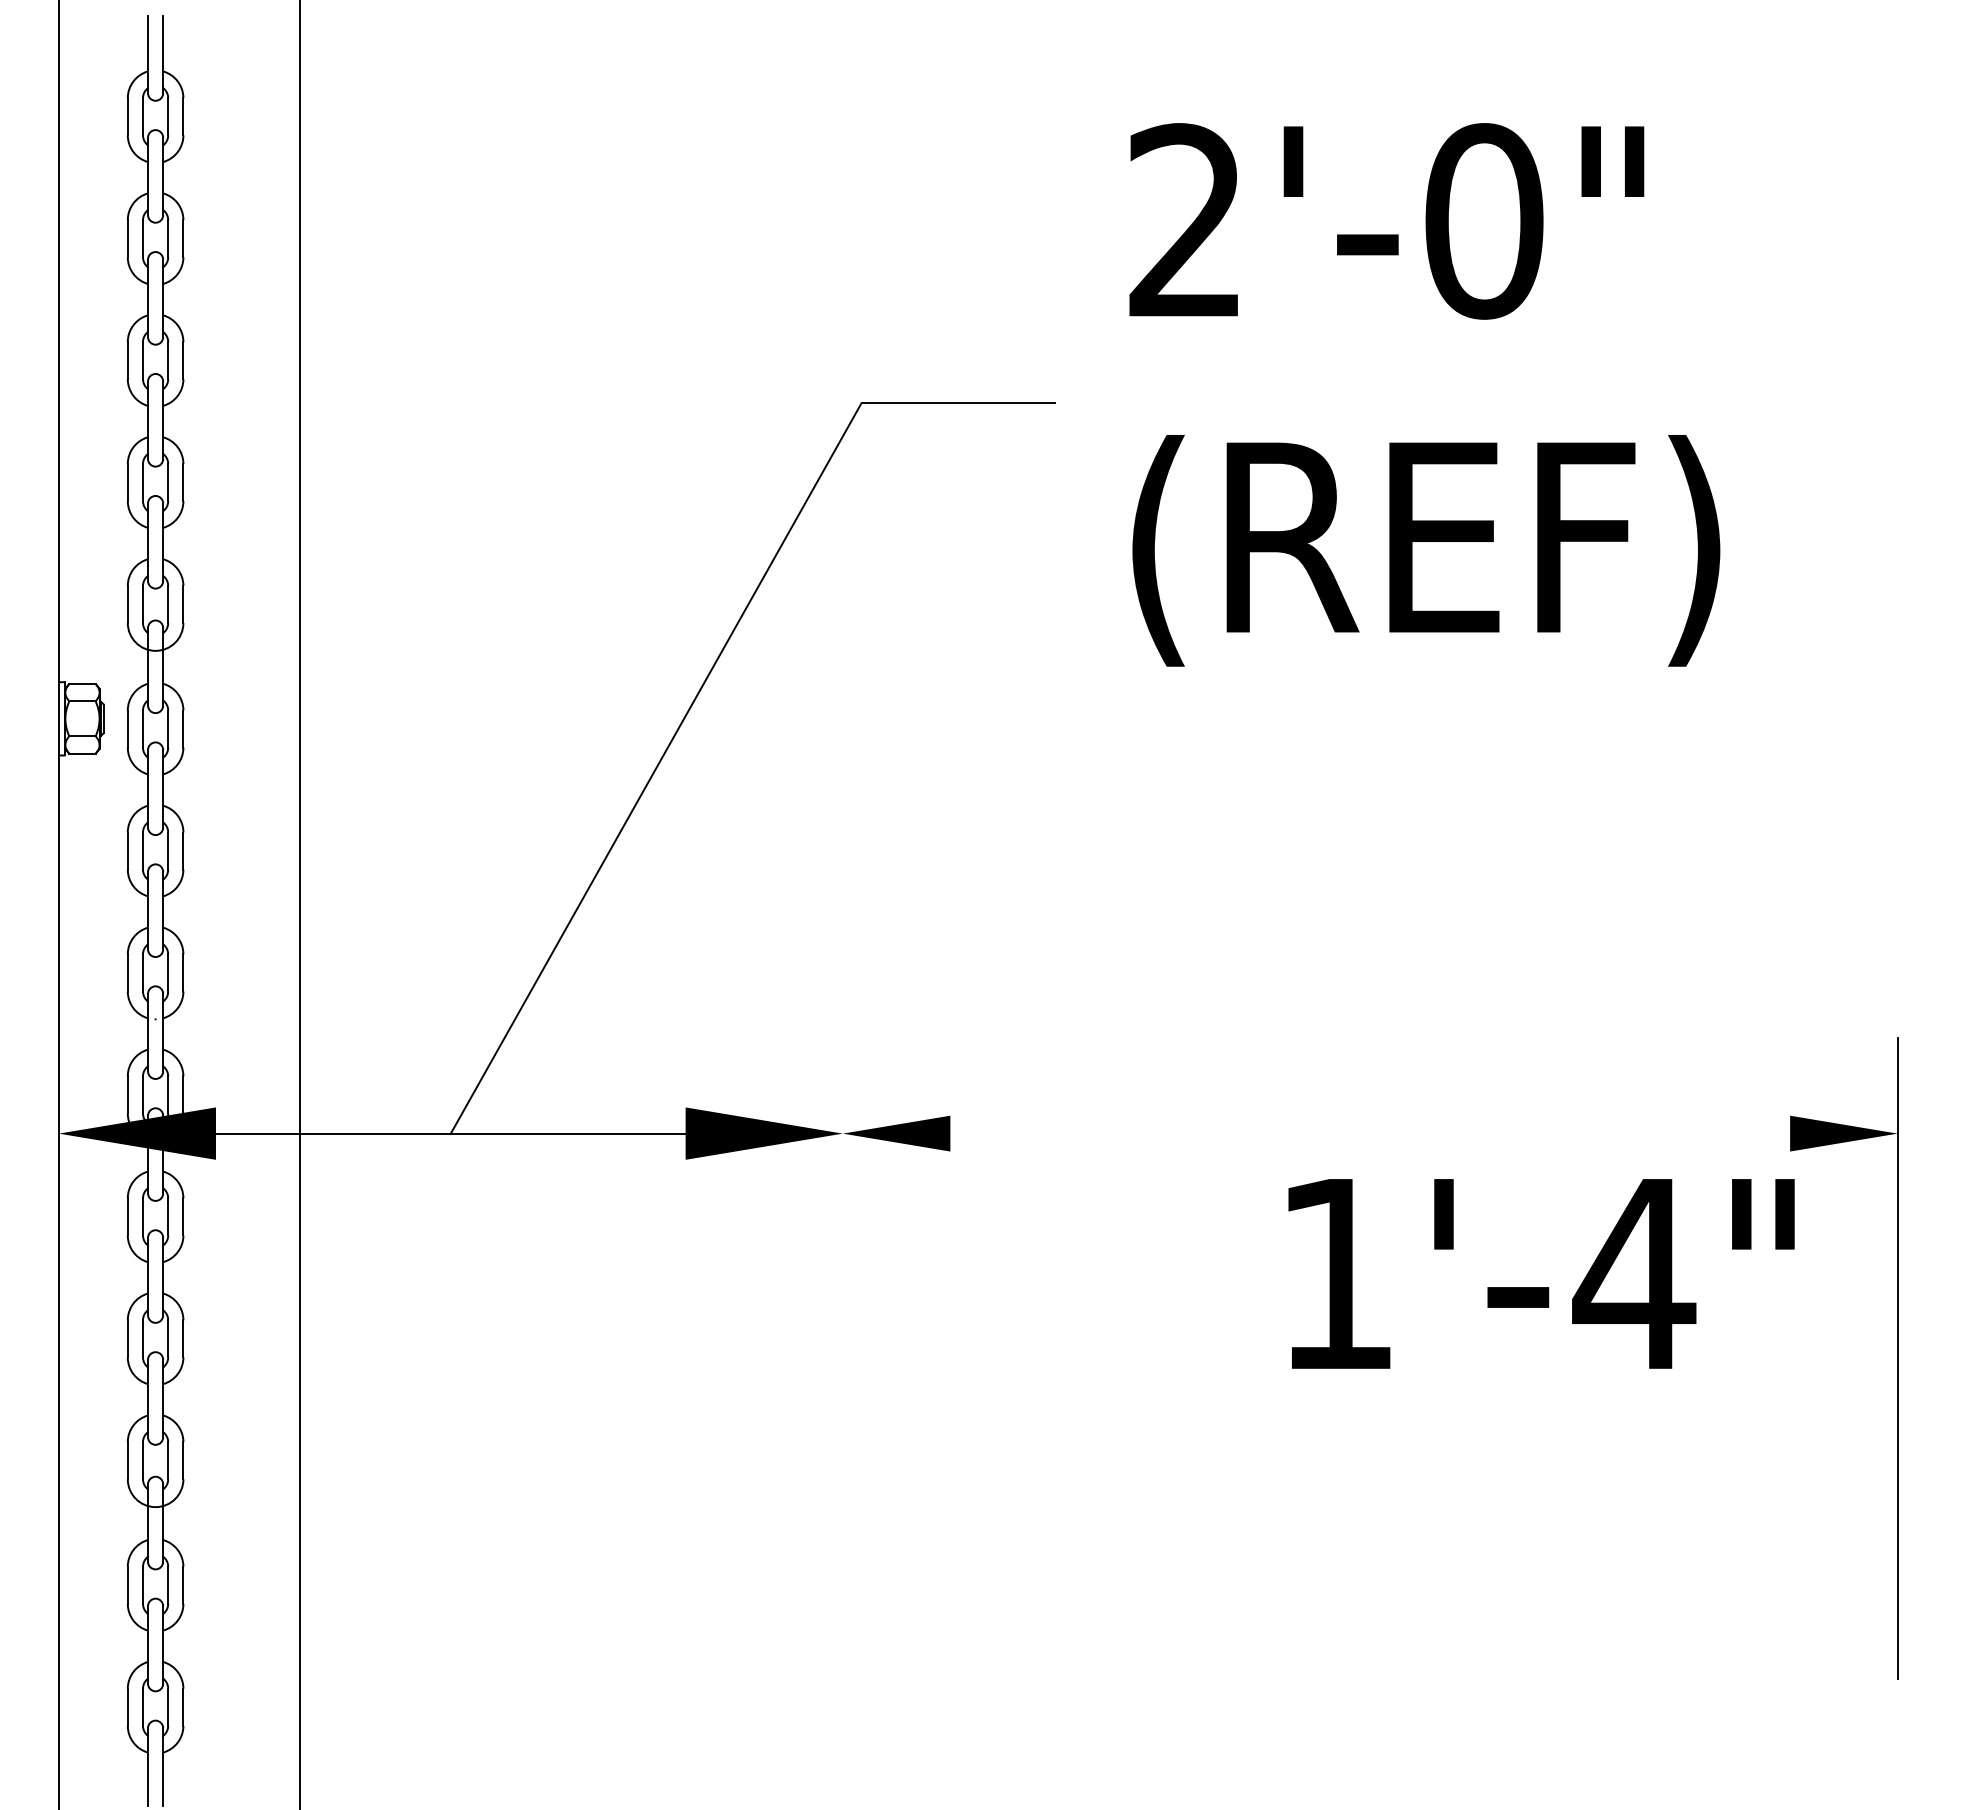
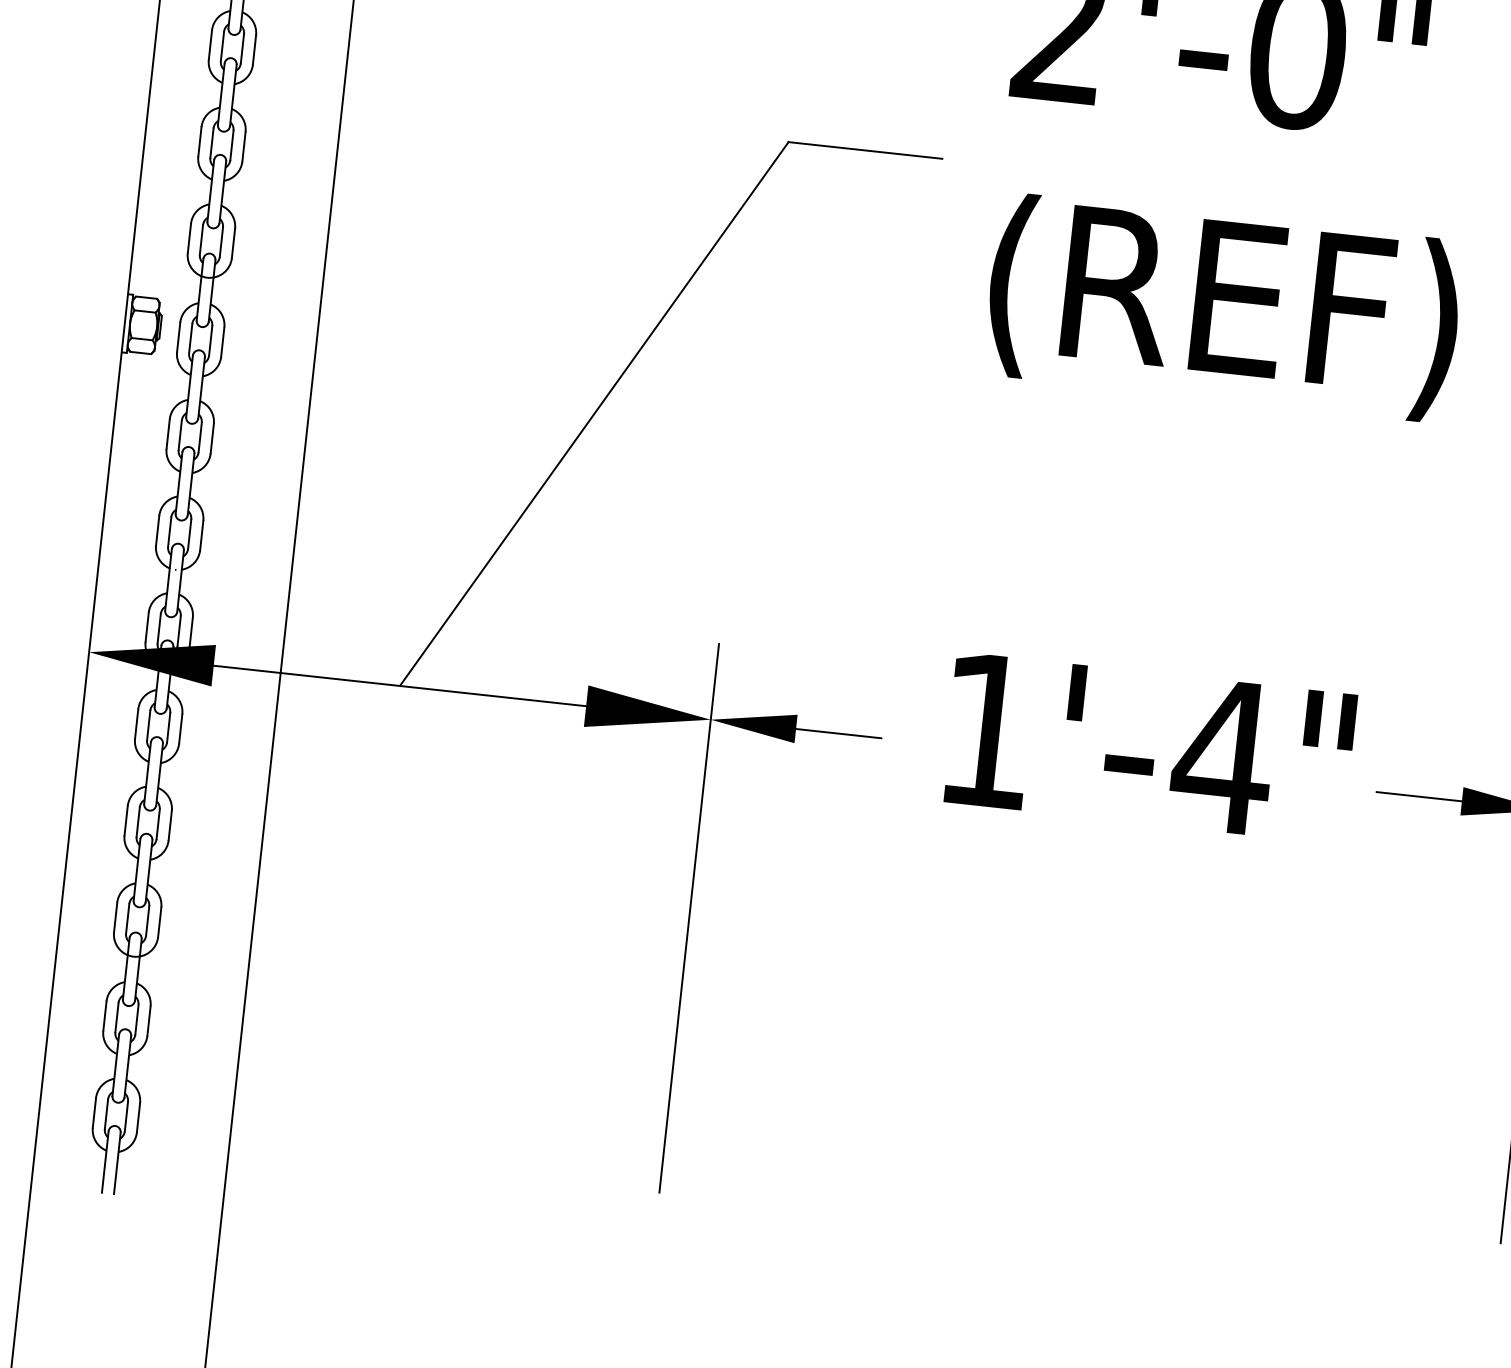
line: (1003, 1133) -> (838, 733), added
line: (1736, 1133) -> (1419, 796), added
text: (1541, 1273) -> (1149, 748), moved
line: (842, 1384) -> (688, 918), added

